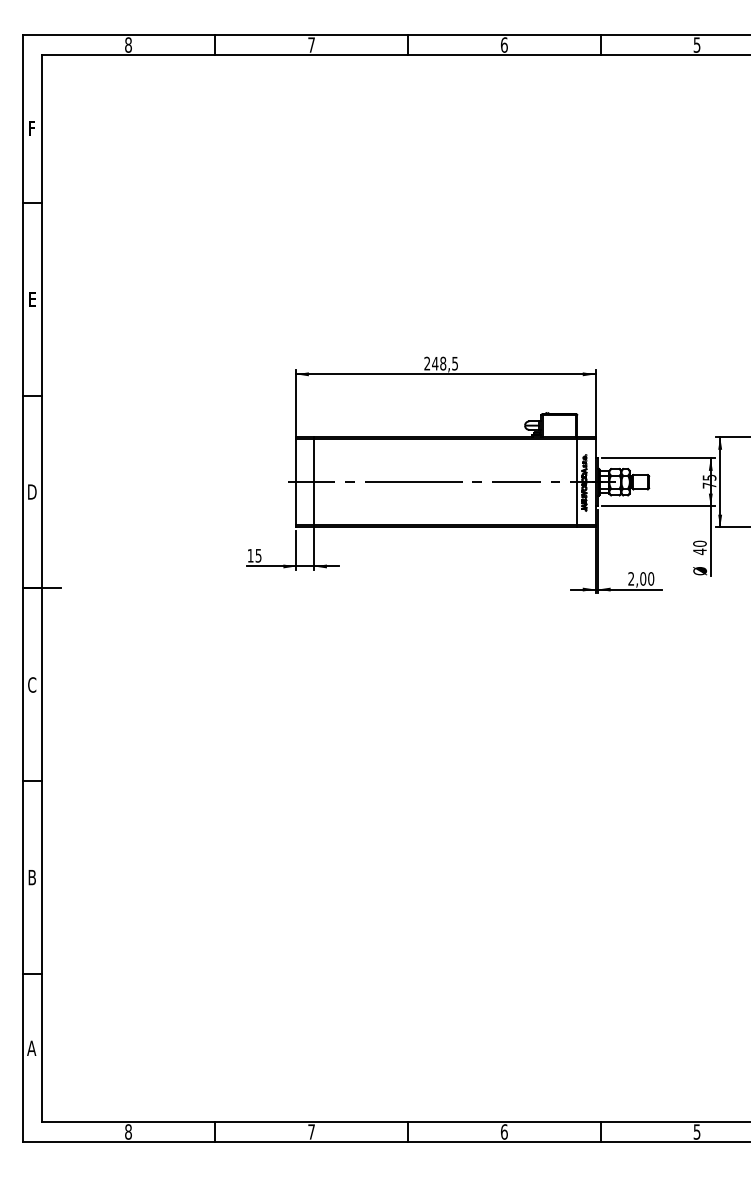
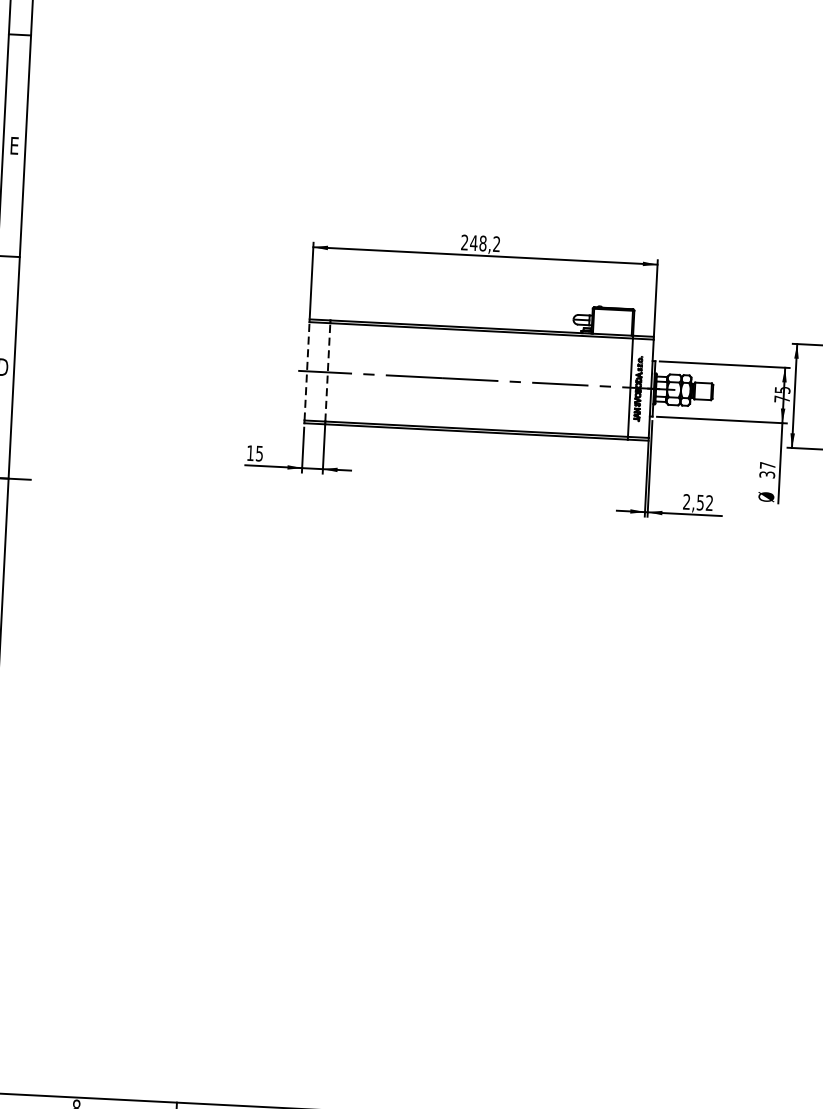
text: (454, 363) -> (496, 244), 248,5 -> 248,2
line: (296, 482) -> (307, 371), solid -> dashed
line: (314, 482) -> (328, 372), solid -> dashed
text: (699, 547) -> (767, 469), 40 -> 37
text: (647, 578) -> (705, 502), 2,00 -> 2,52

